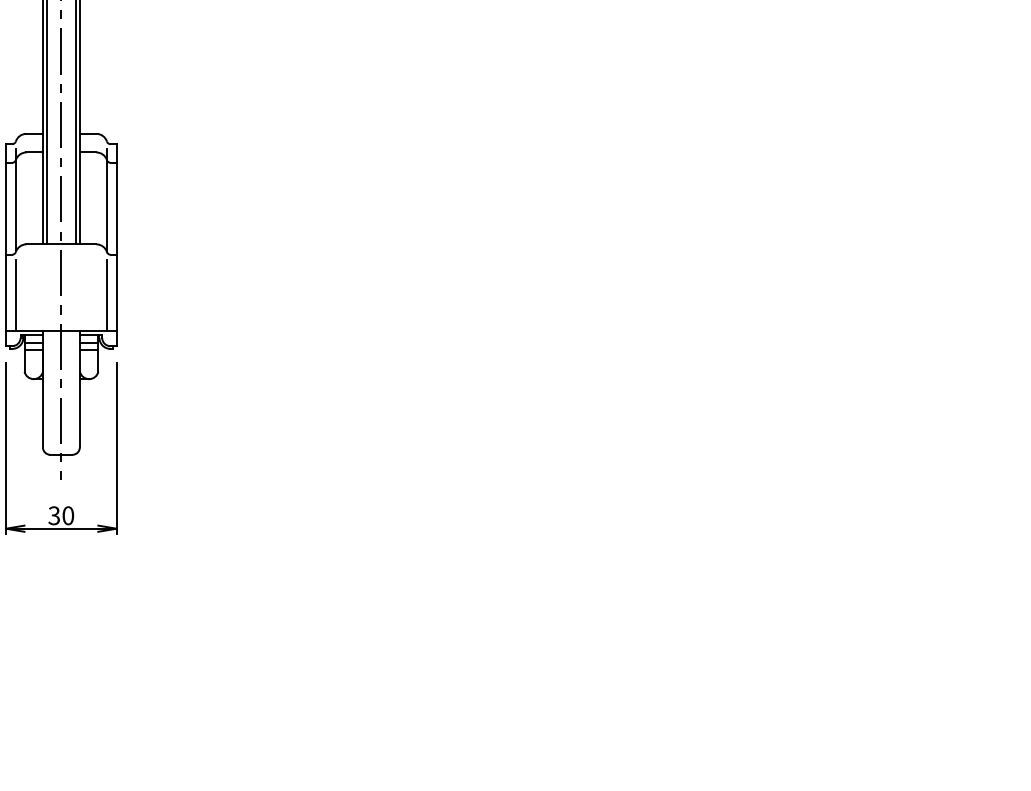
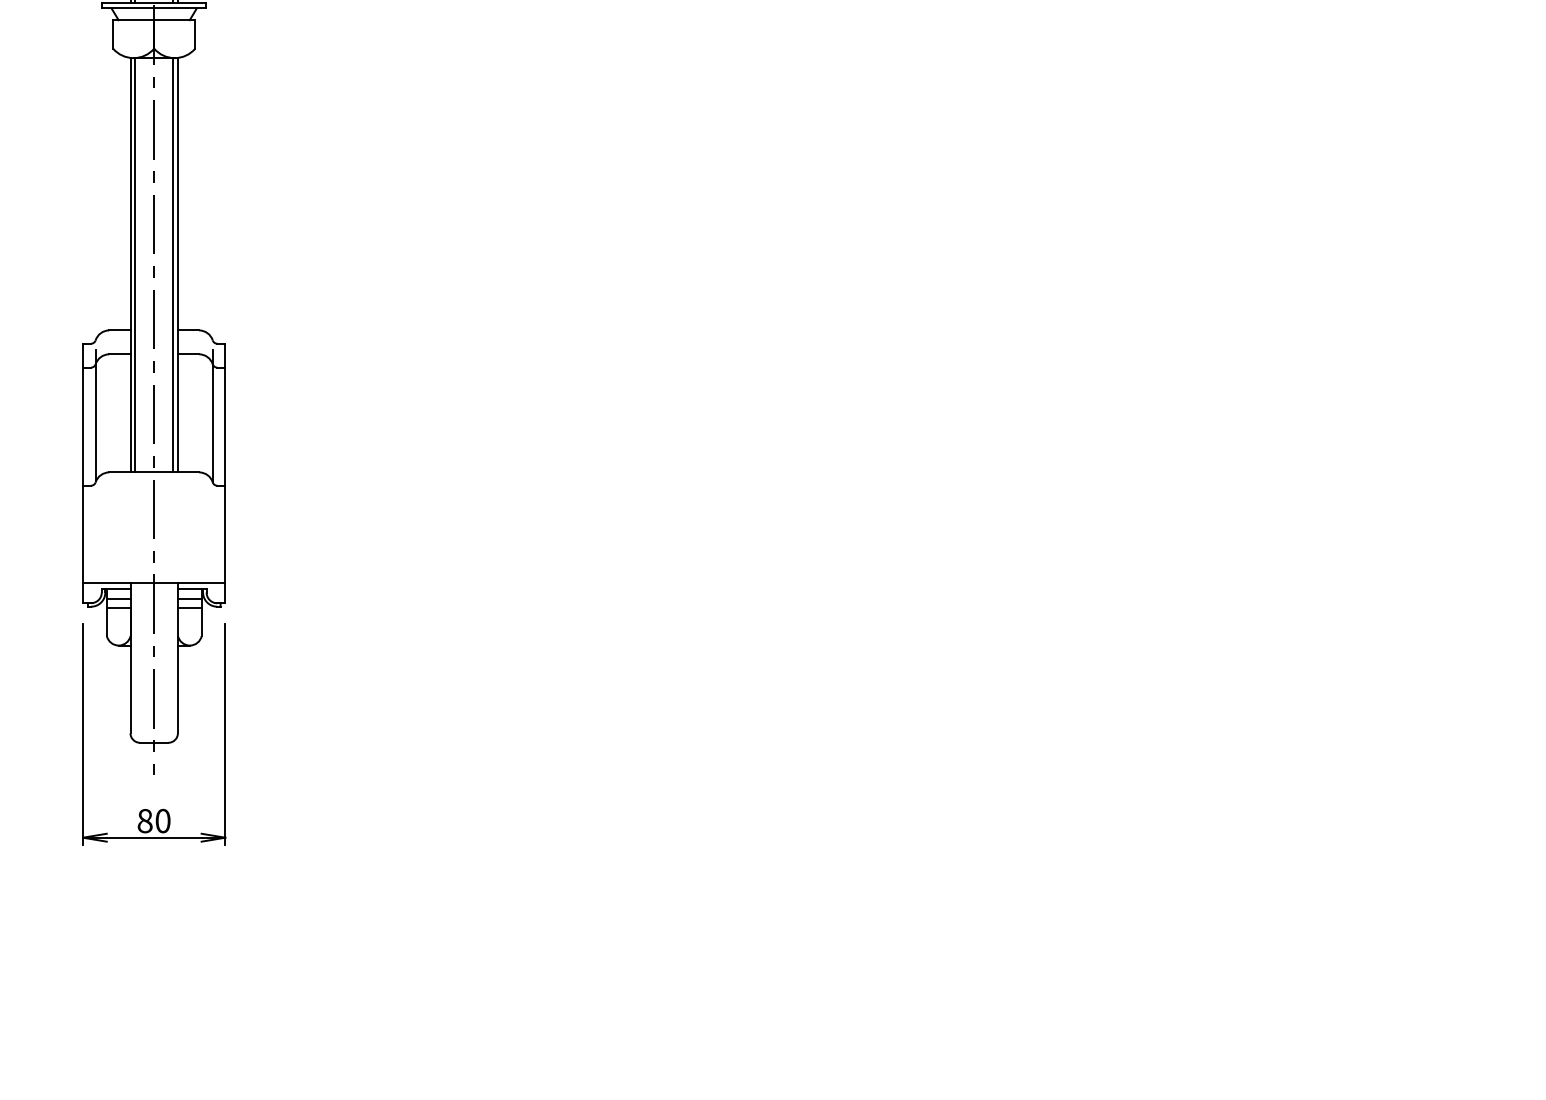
line: (15, 295) -> (95, 537), removed
line: (106, 295) -> (212, 537), removed
text: (53, 515) -> (144, 820), 30 -> 80

